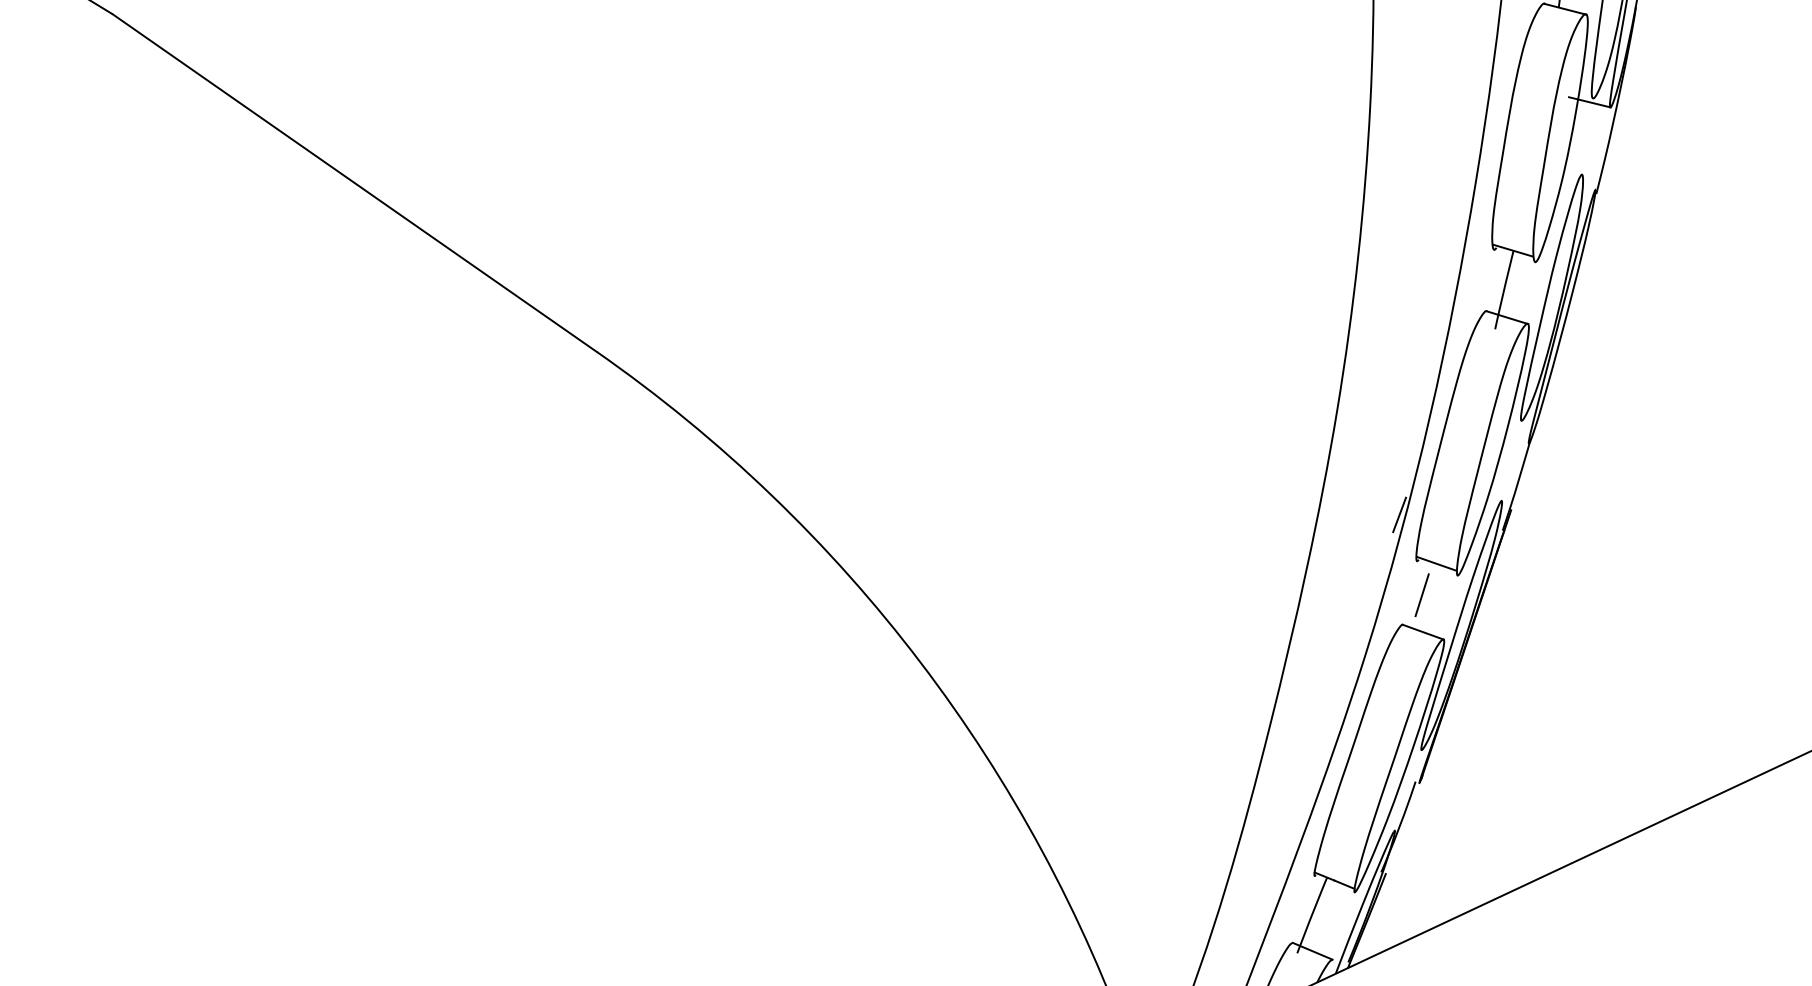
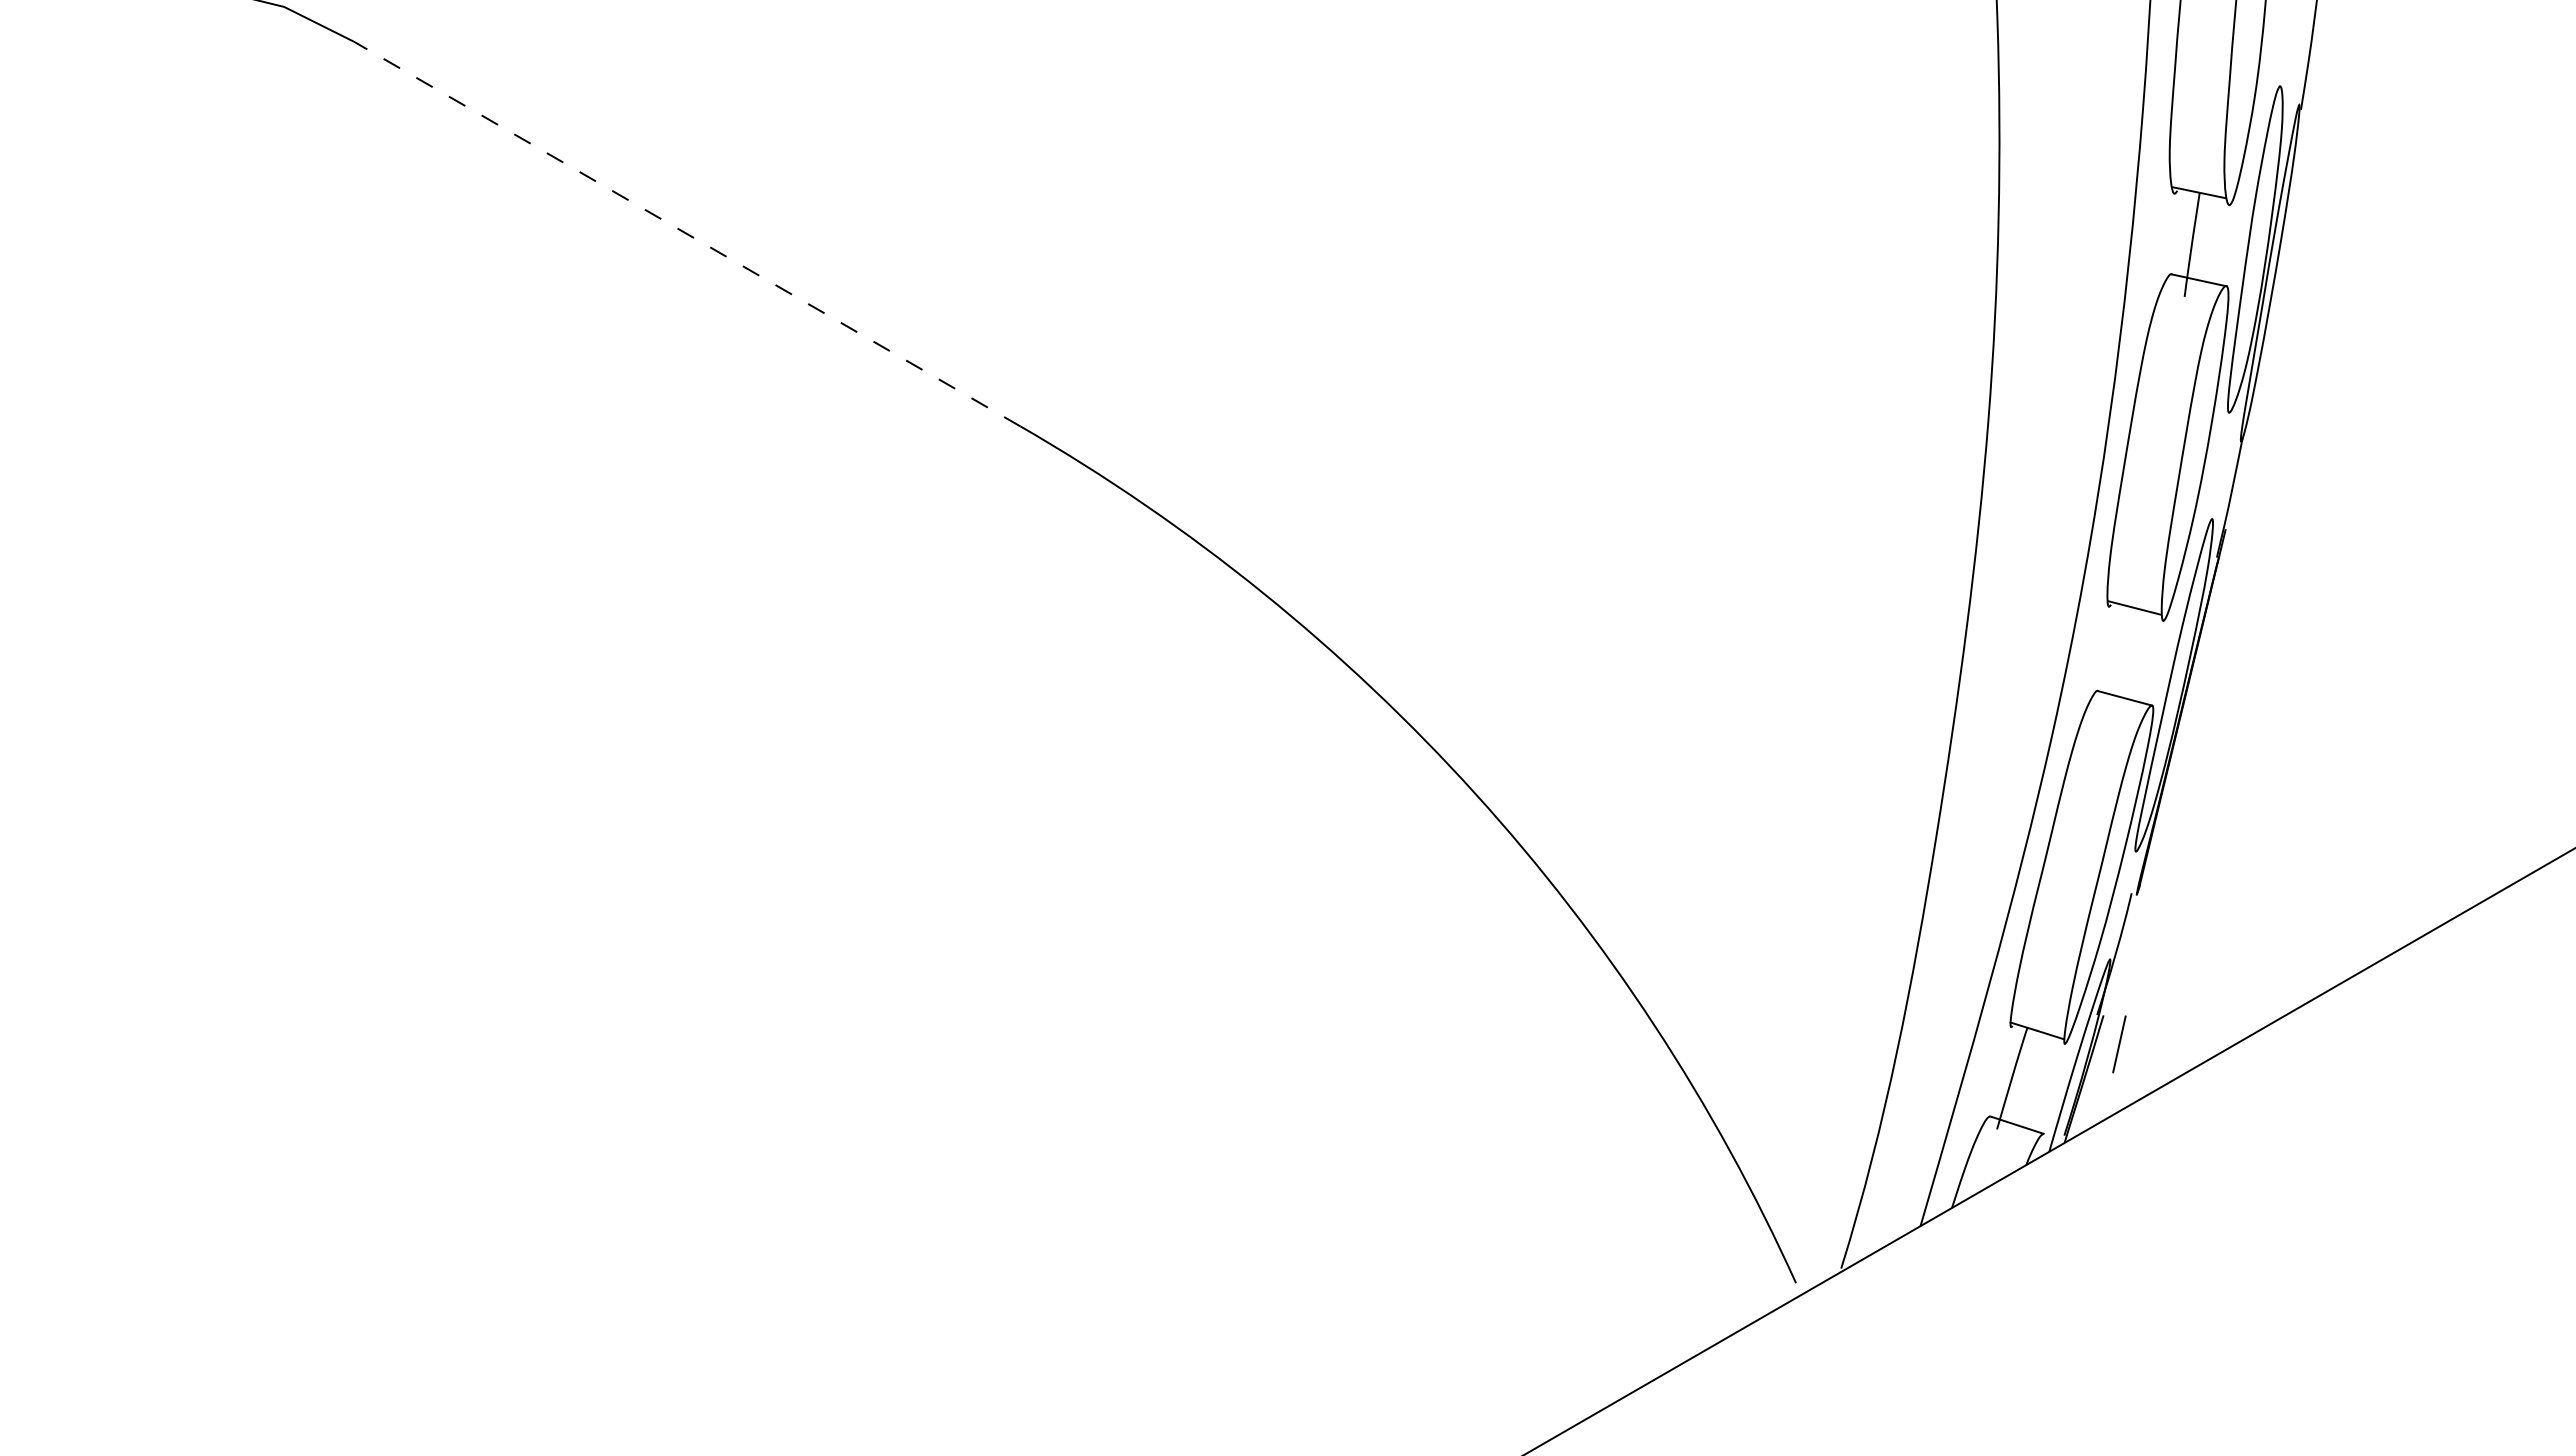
line: (355, 183) -> (687, 234), solid -> dashed
line: (1399, 514) -> (2080, 548), removed
line: (1422, 595) -> (2119, 1044), moved

